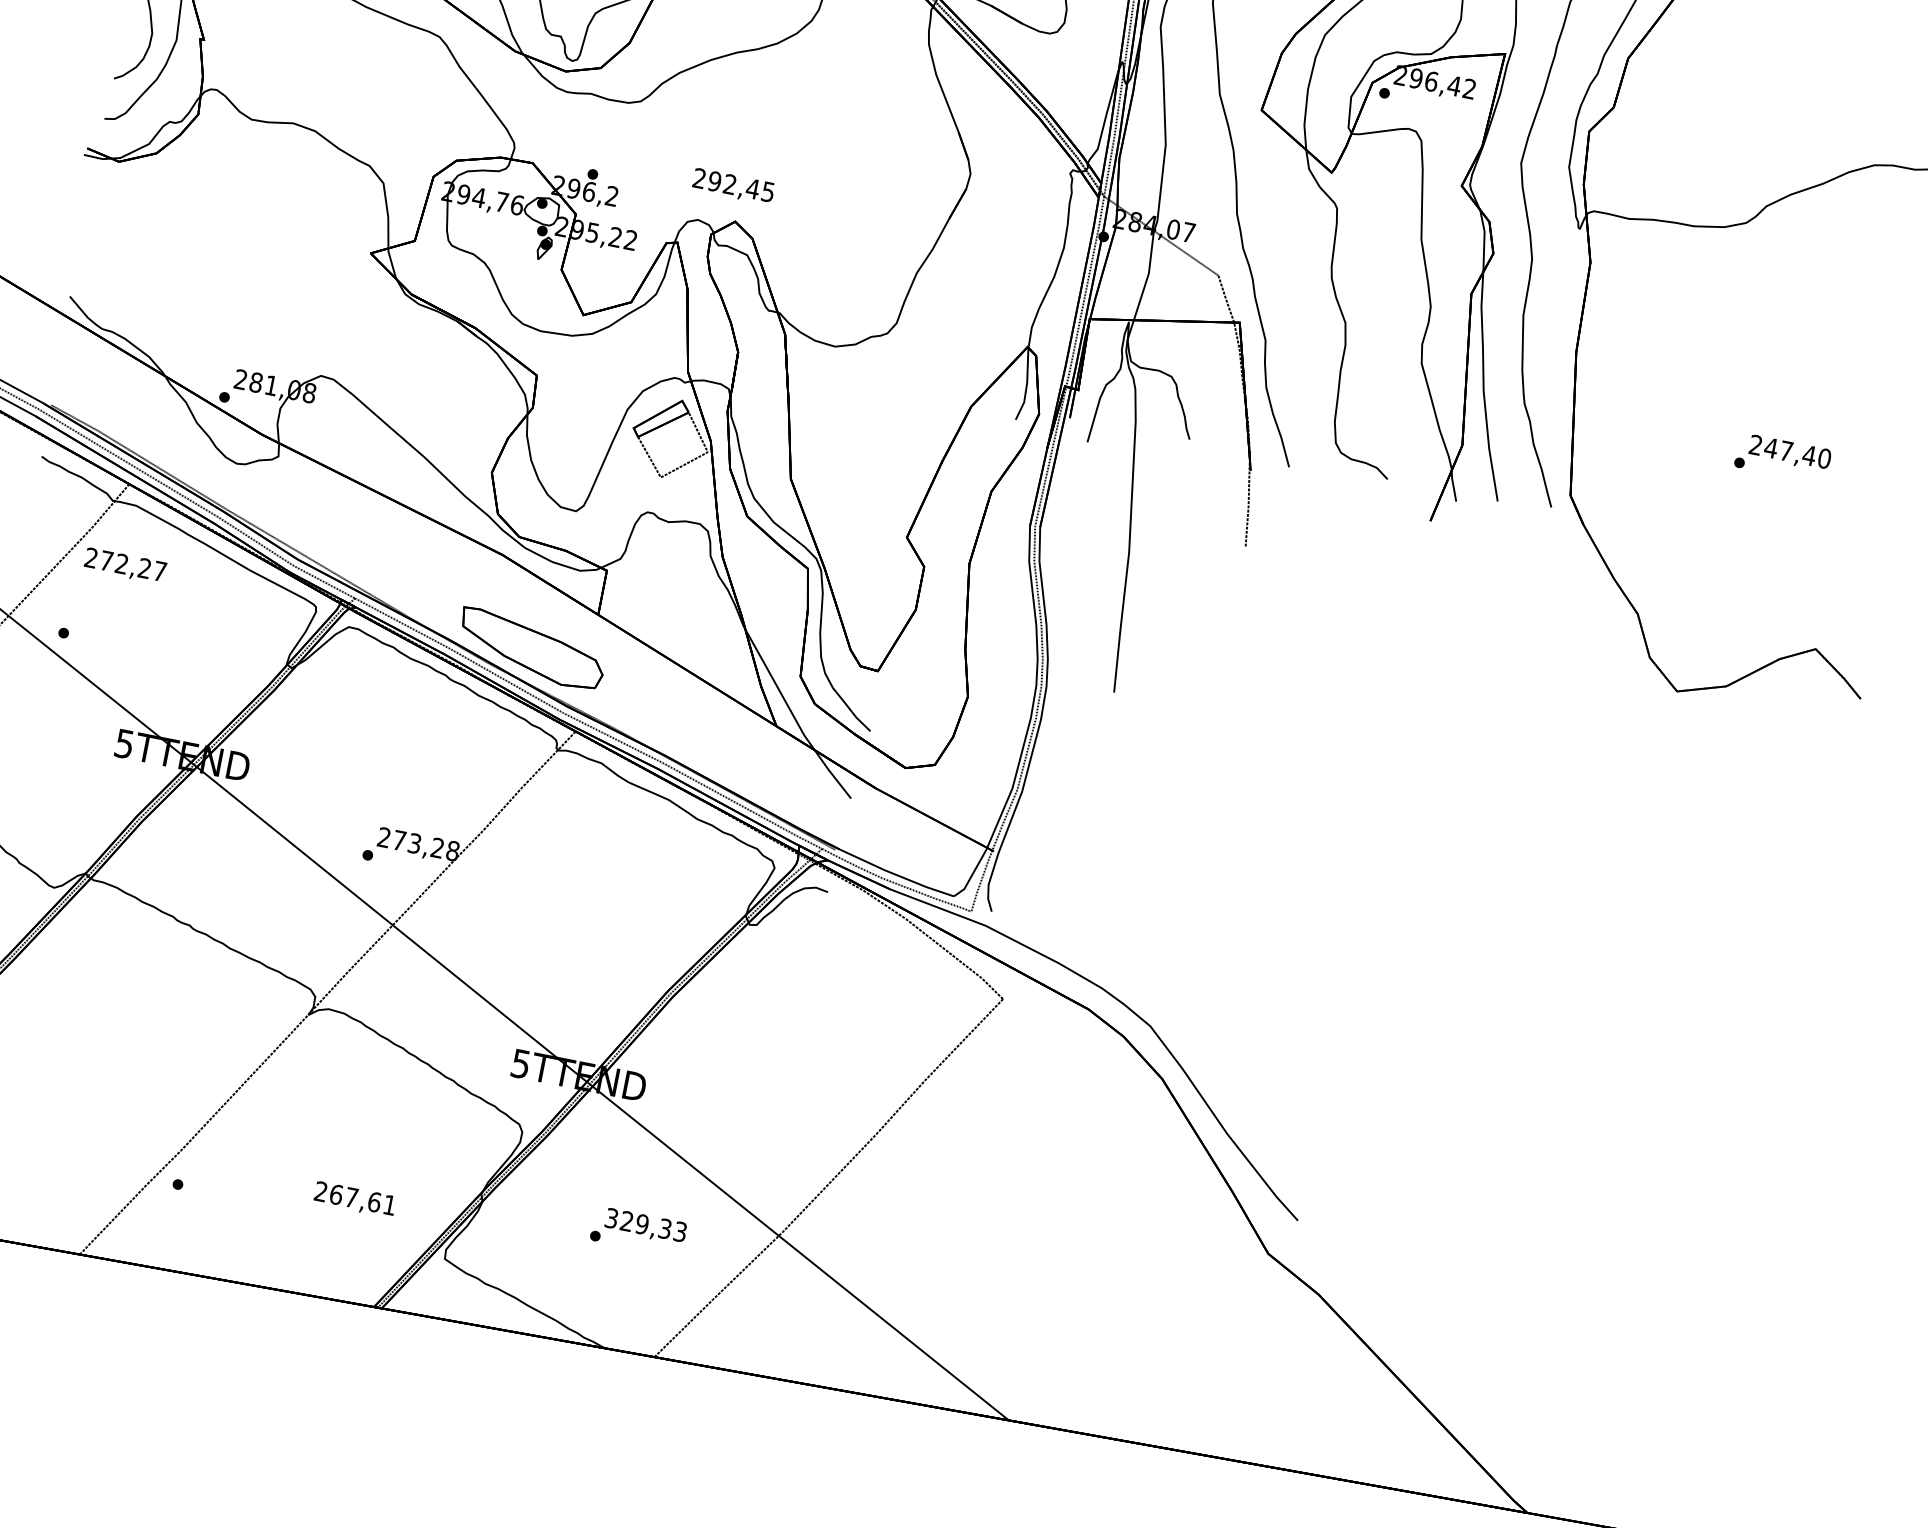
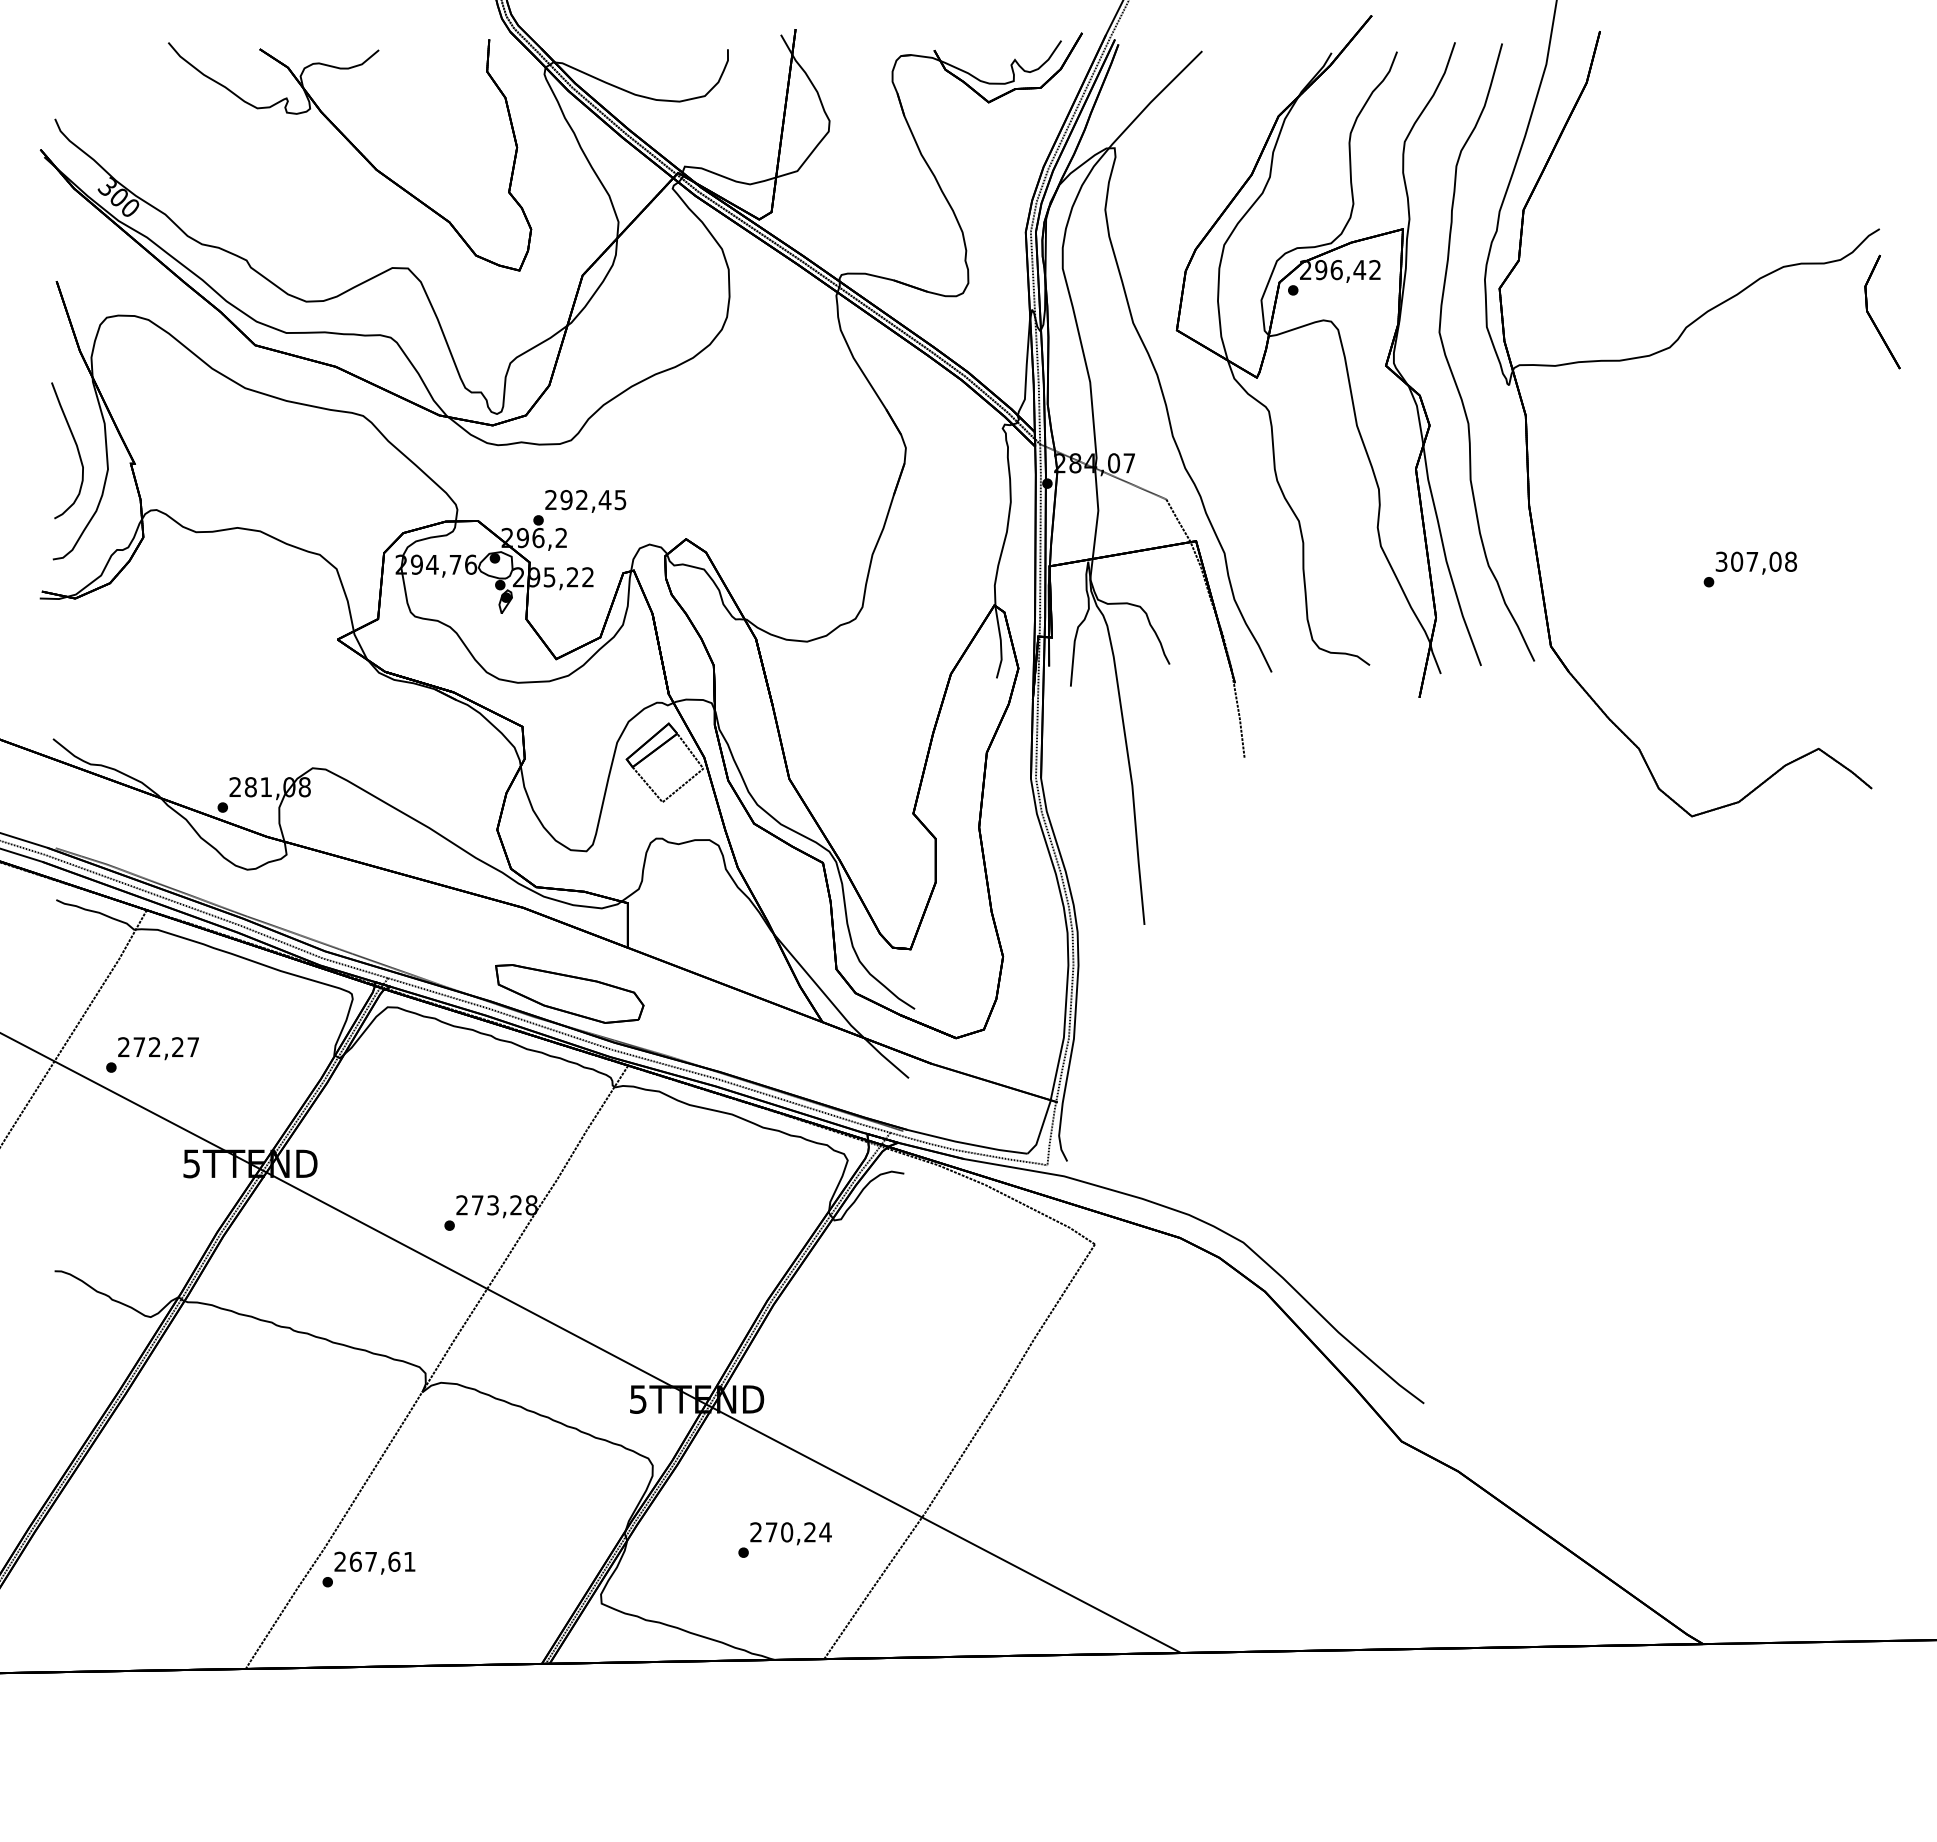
text: (733, 186) -> (585, 501), moved
text: (1790, 451) -> (1756, 561), 247,40 -> 307,08
text: (125, 565) -> (158, 1048), moved
text: (354, 1199) -> (374, 1562), moved
text: (645, 1225) -> (790, 1532), 329,33 -> 270,24

